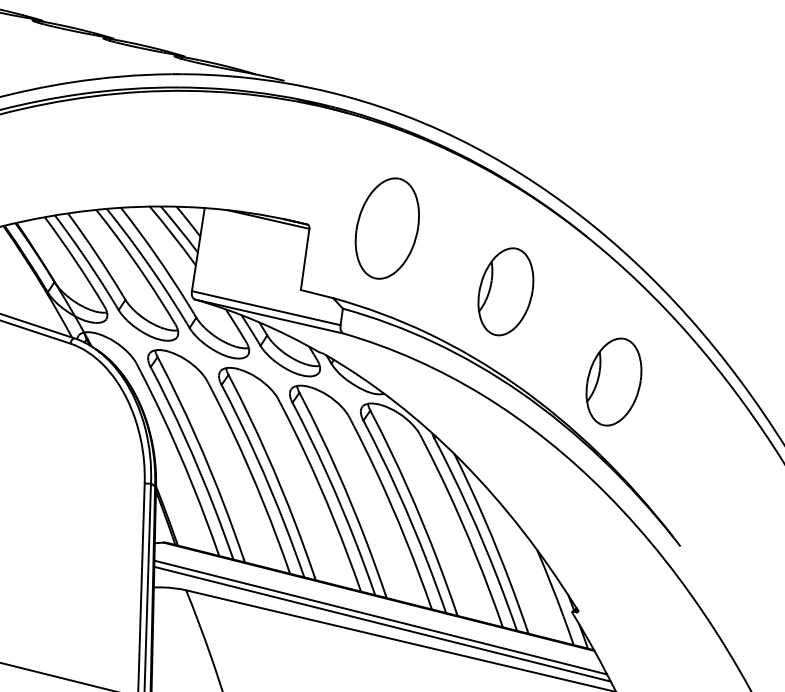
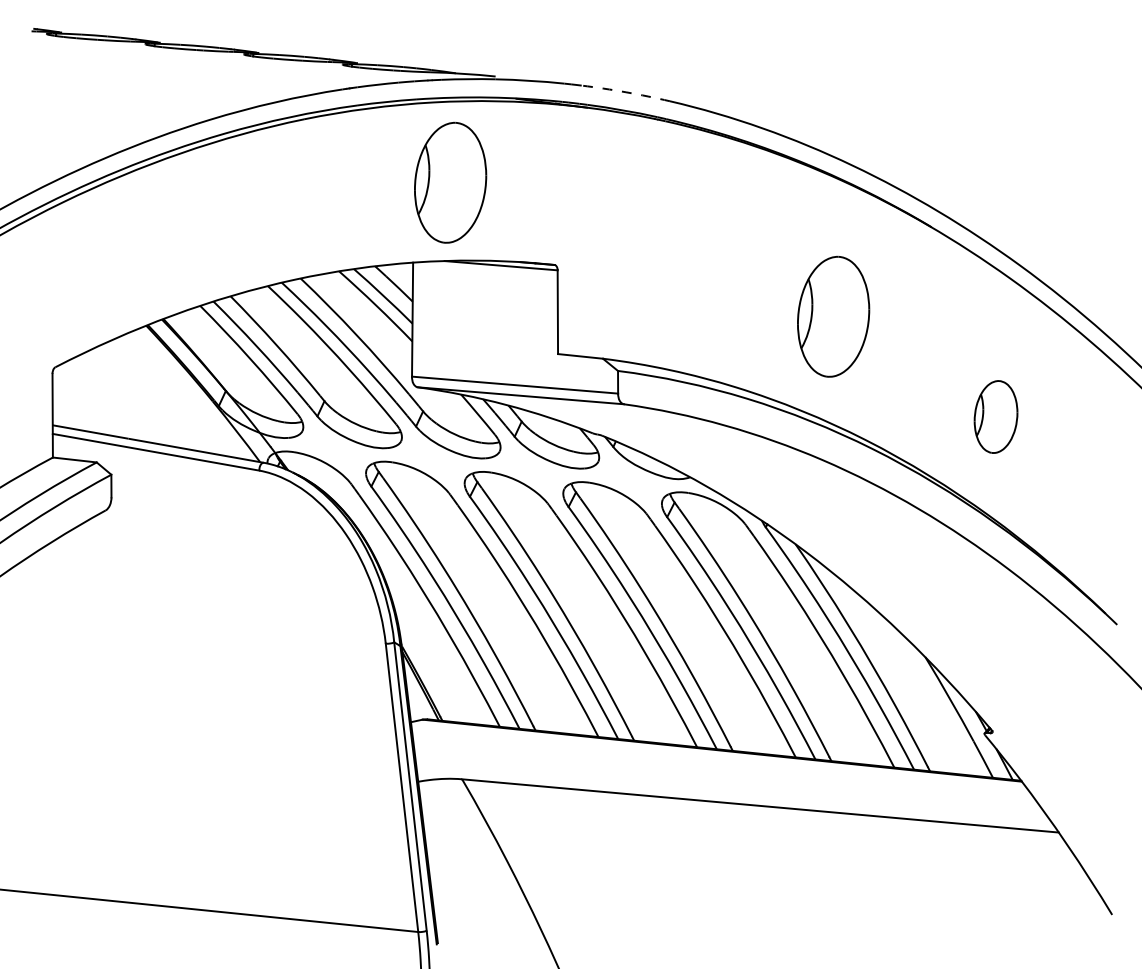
arc: (378, 106) -> (626, 92), solid -> dashed
part: (240, 153) -> (450, 182), added
part: (387, 228) -> (662, 254), removed
part: (613, 381) -> (995, 416), size x0.6
line: (380, 617) -> (728, 777), removed
line: (382, 623) -> (731, 786), removed

